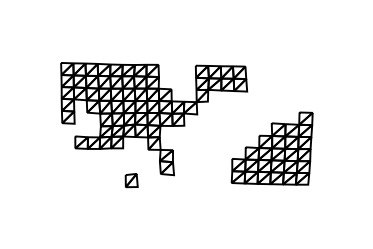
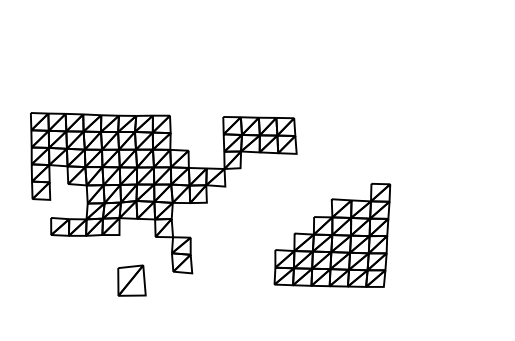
part: (131, 180) -> (131, 280), size x1.6

